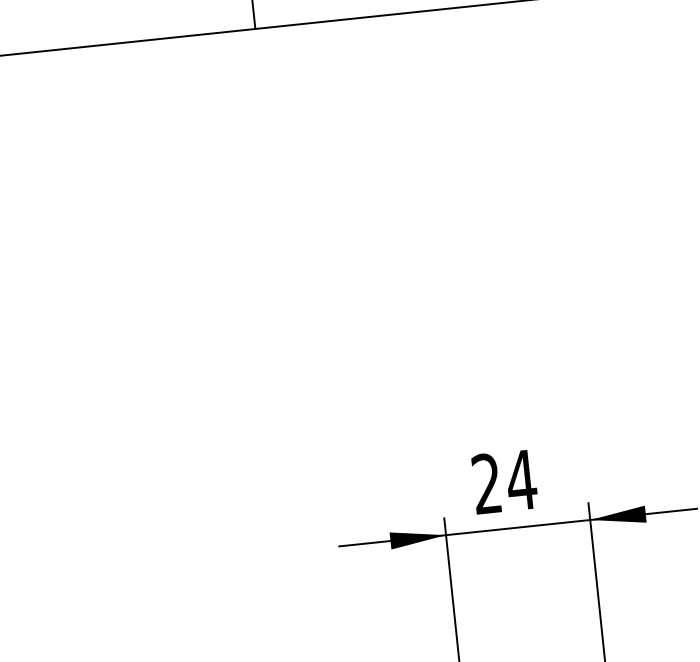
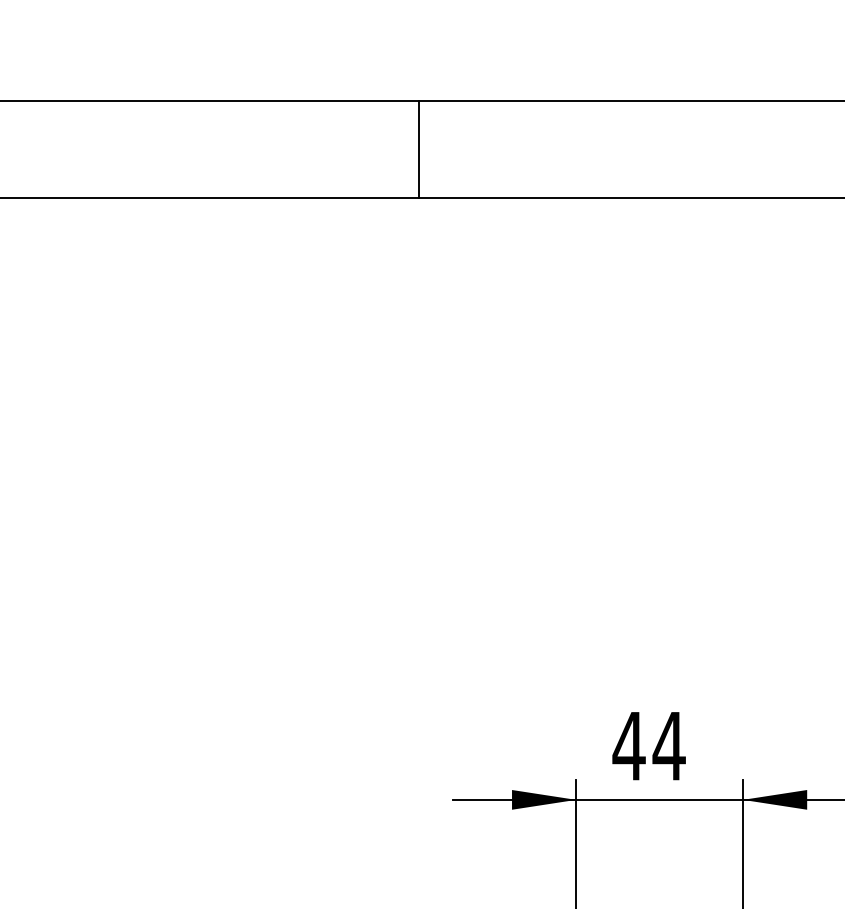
text: (486, 483) -> (628, 745), 24 -> 44

